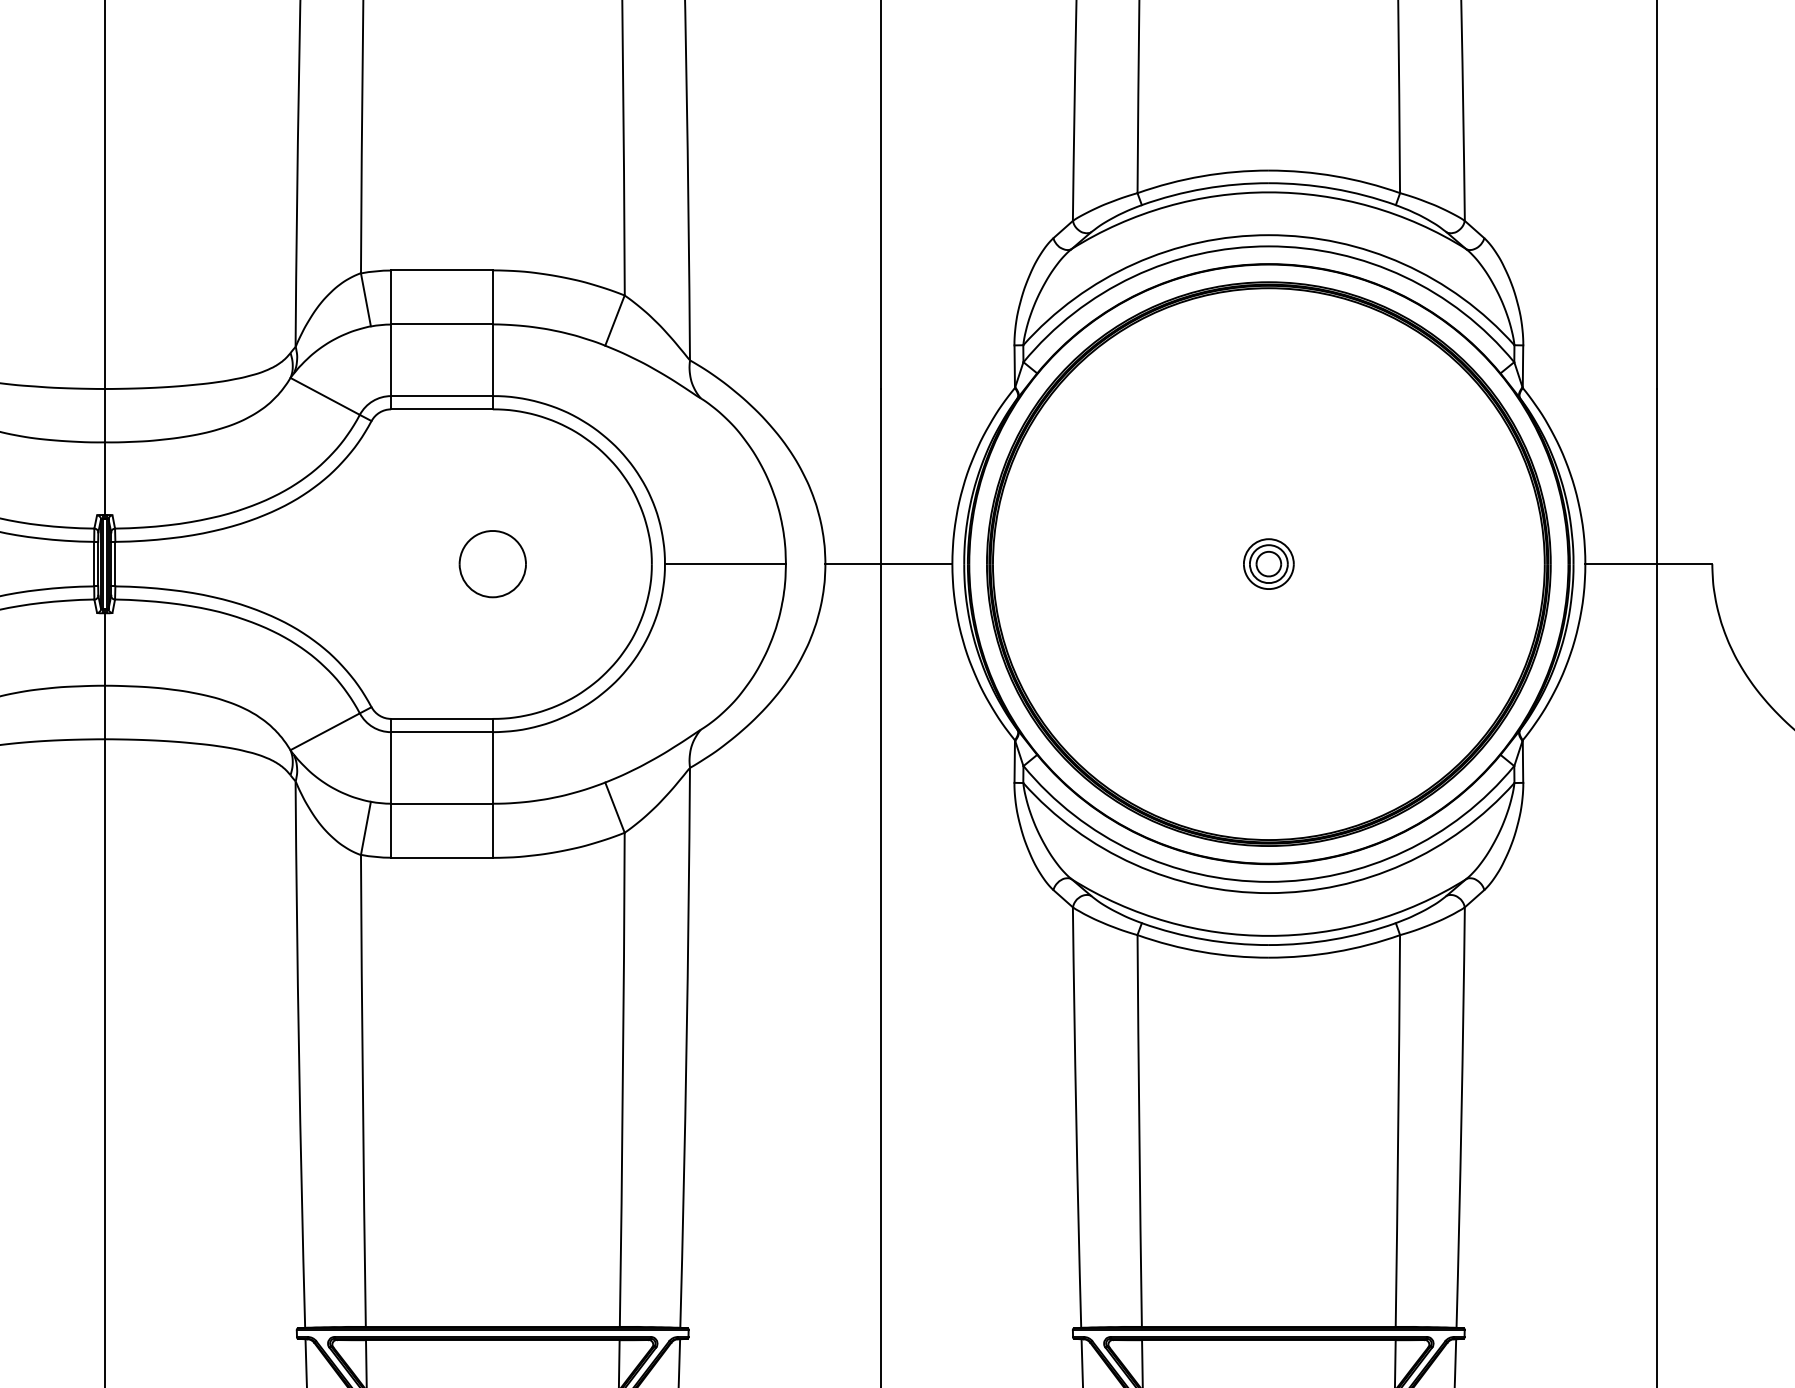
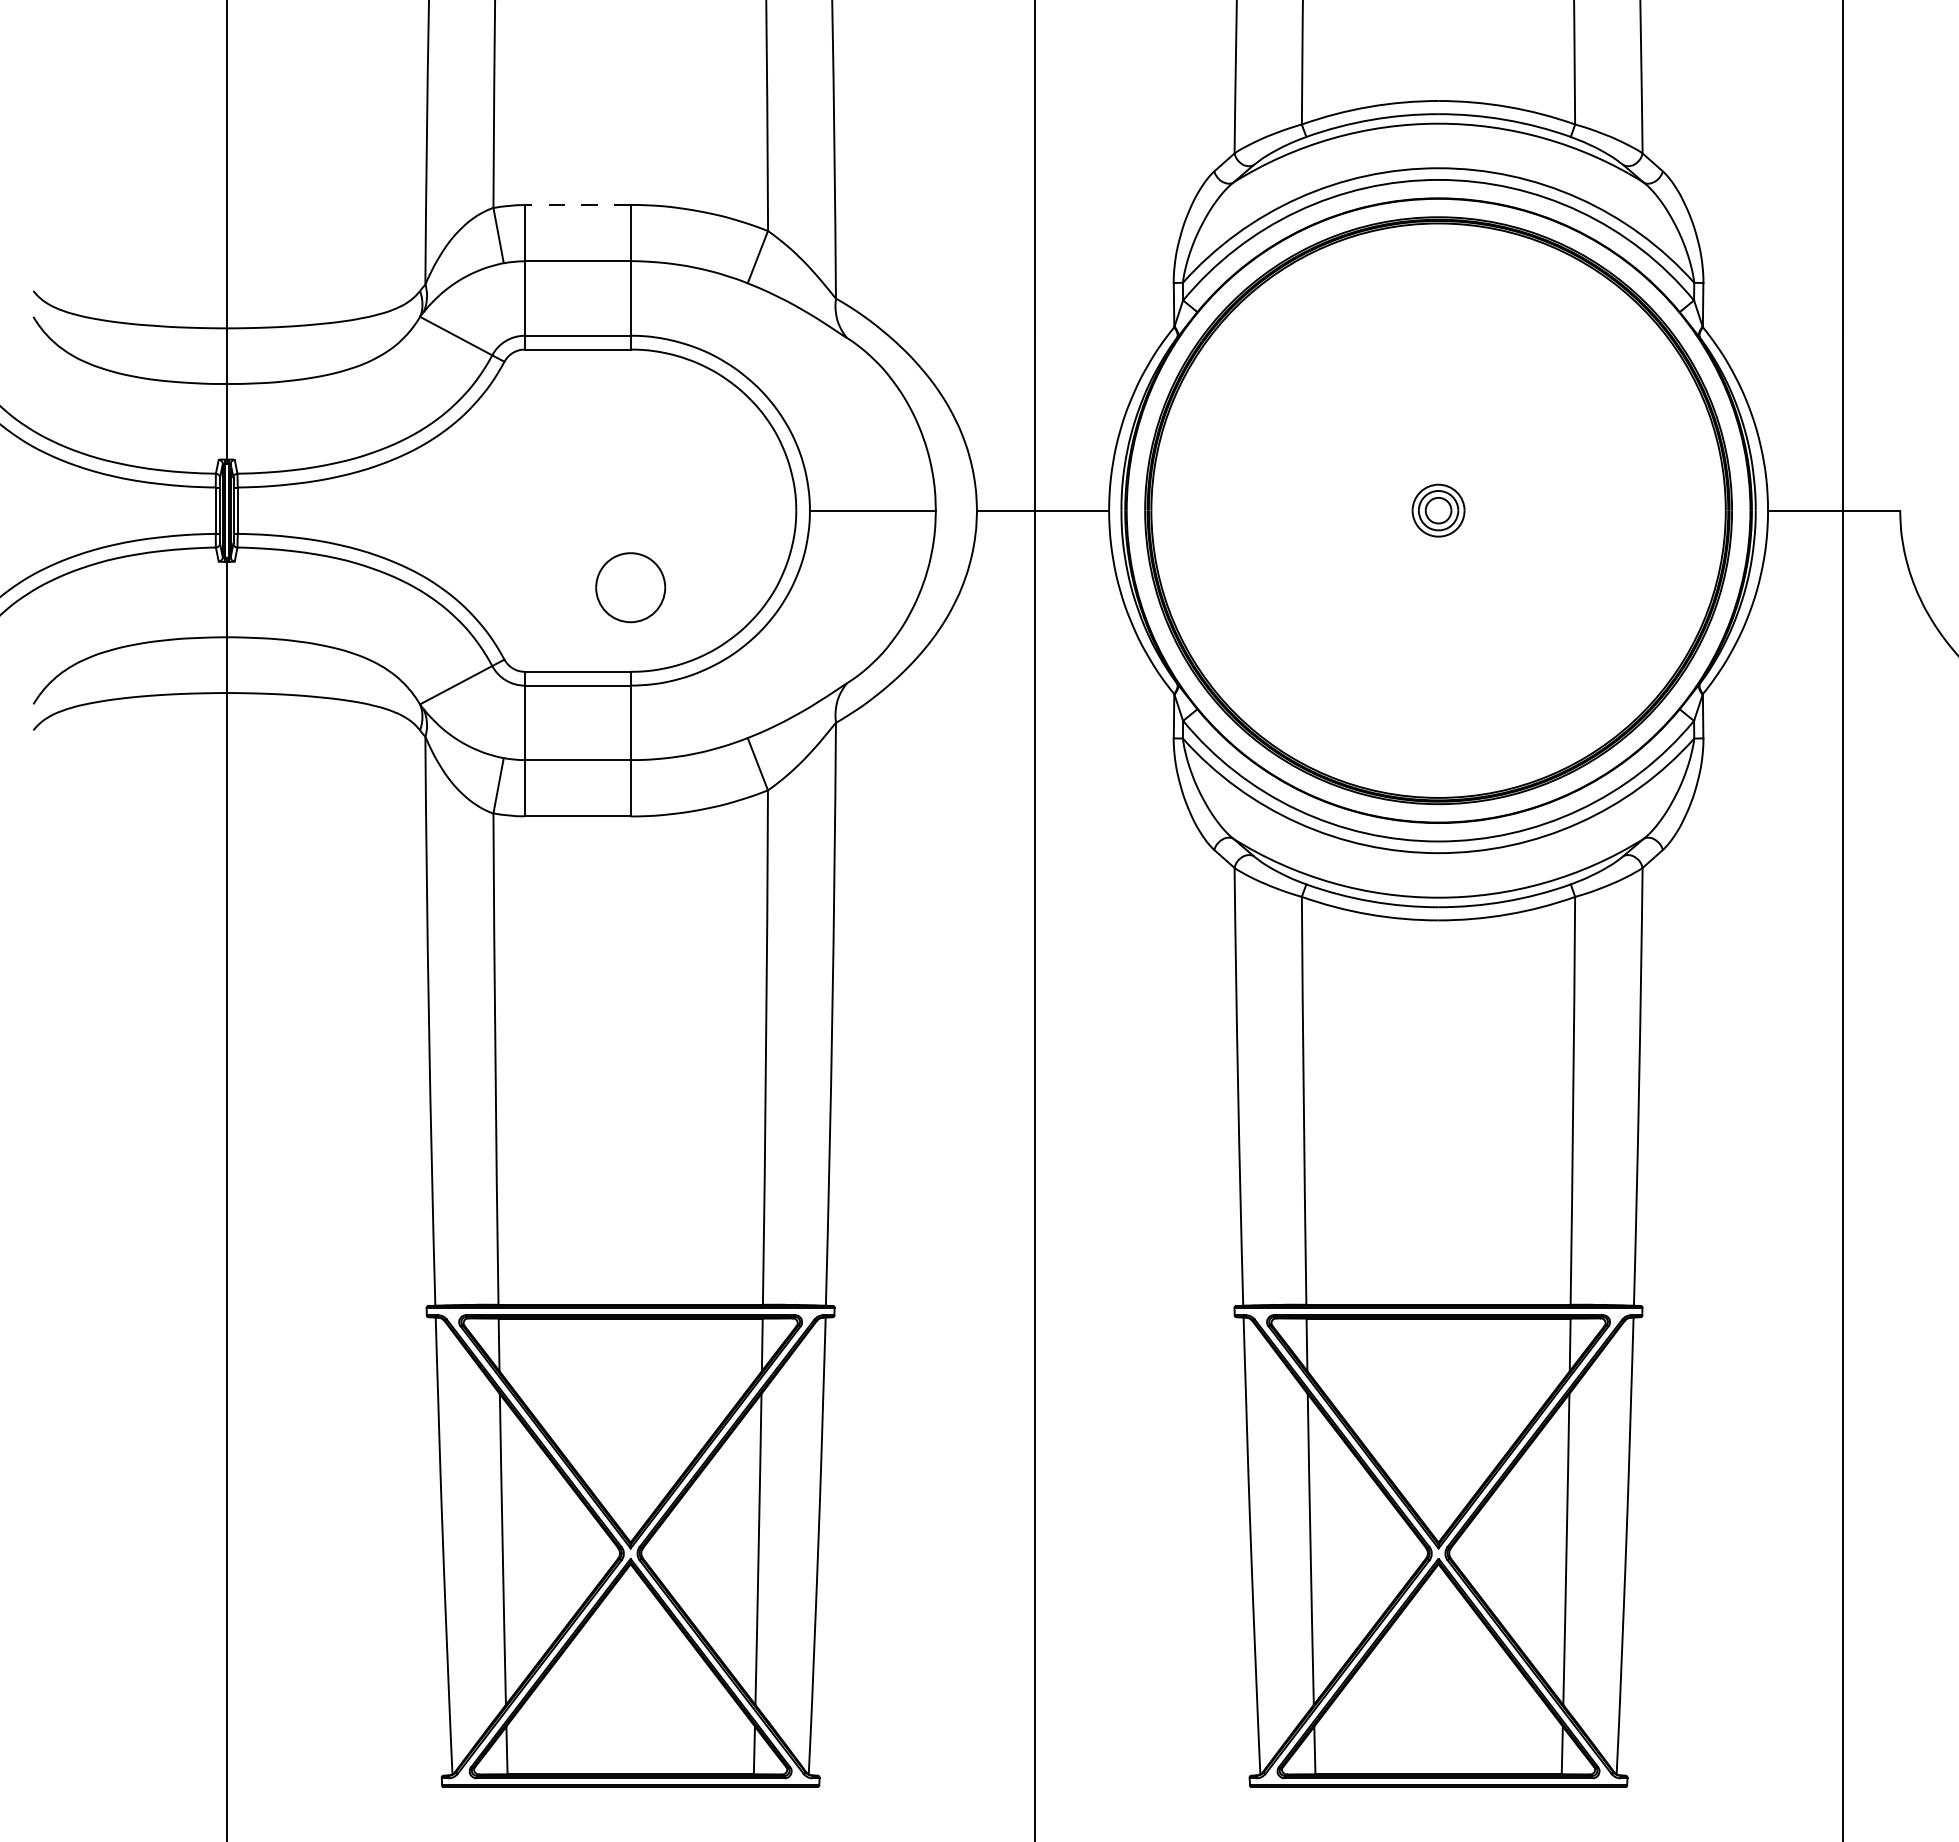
line: (441, 270) -> (577, 204), solid -> dashed
part: (492, 563) -> (630, 587), moved

